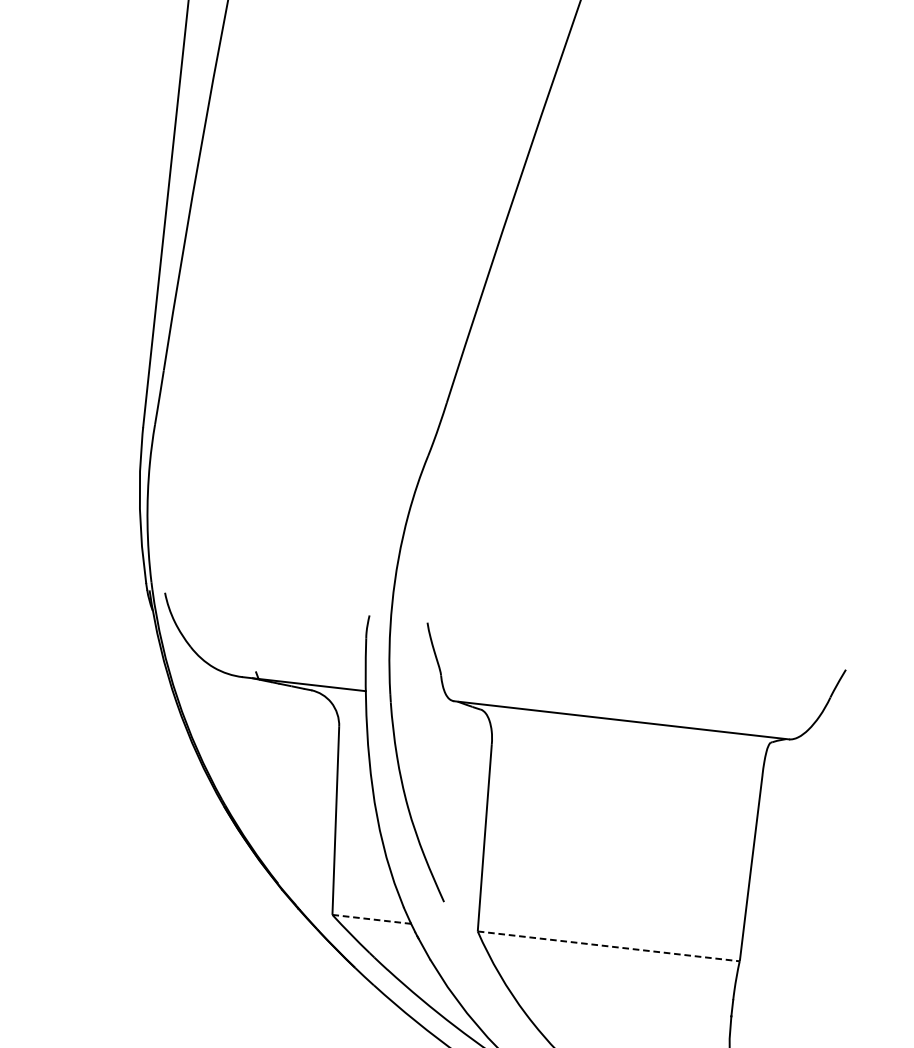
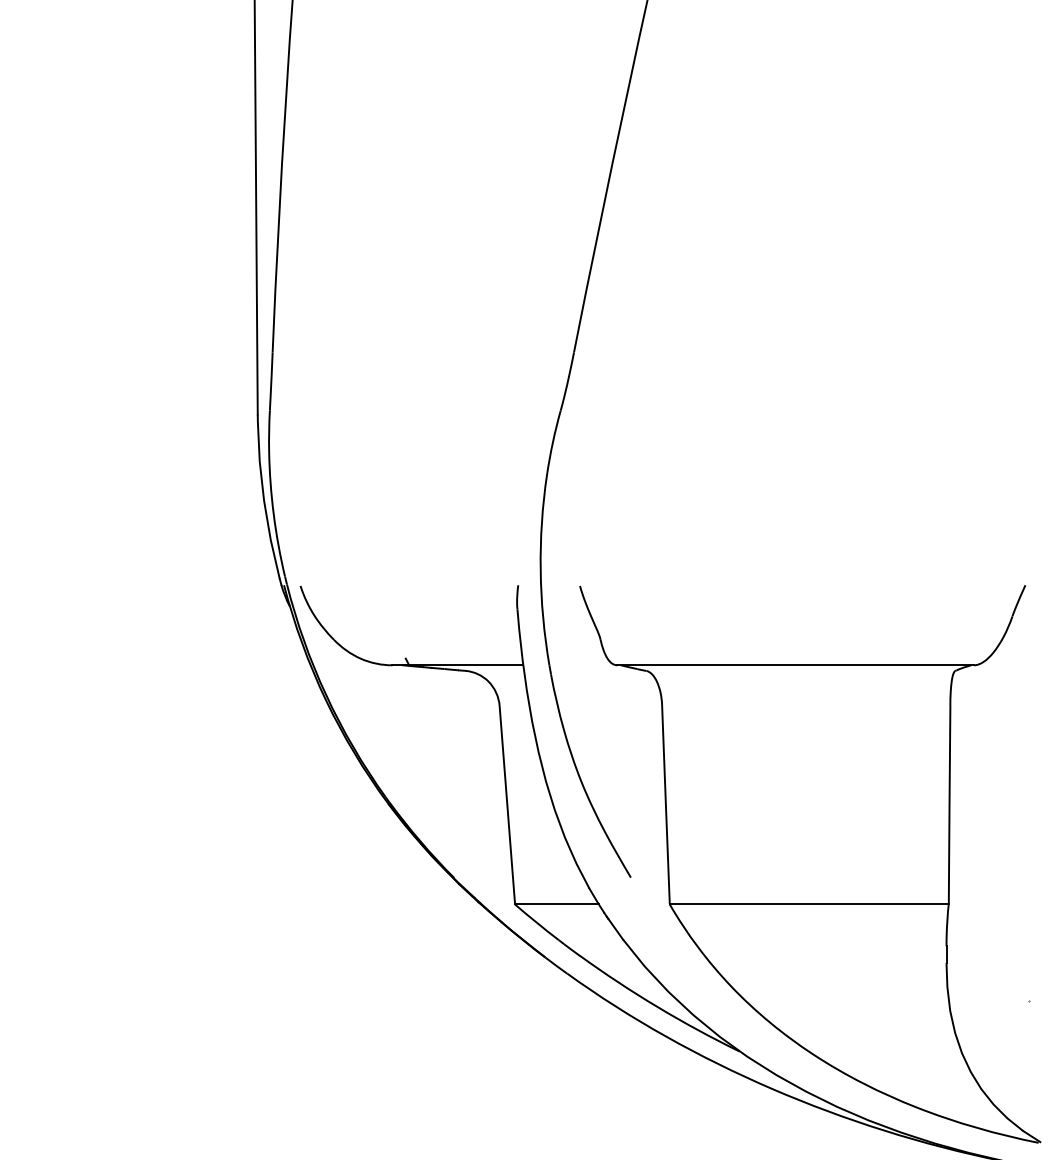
line: (372, 919) -> (557, 904), dashed -> solid
line: (608, 946) -> (809, 904), dashed -> solid

